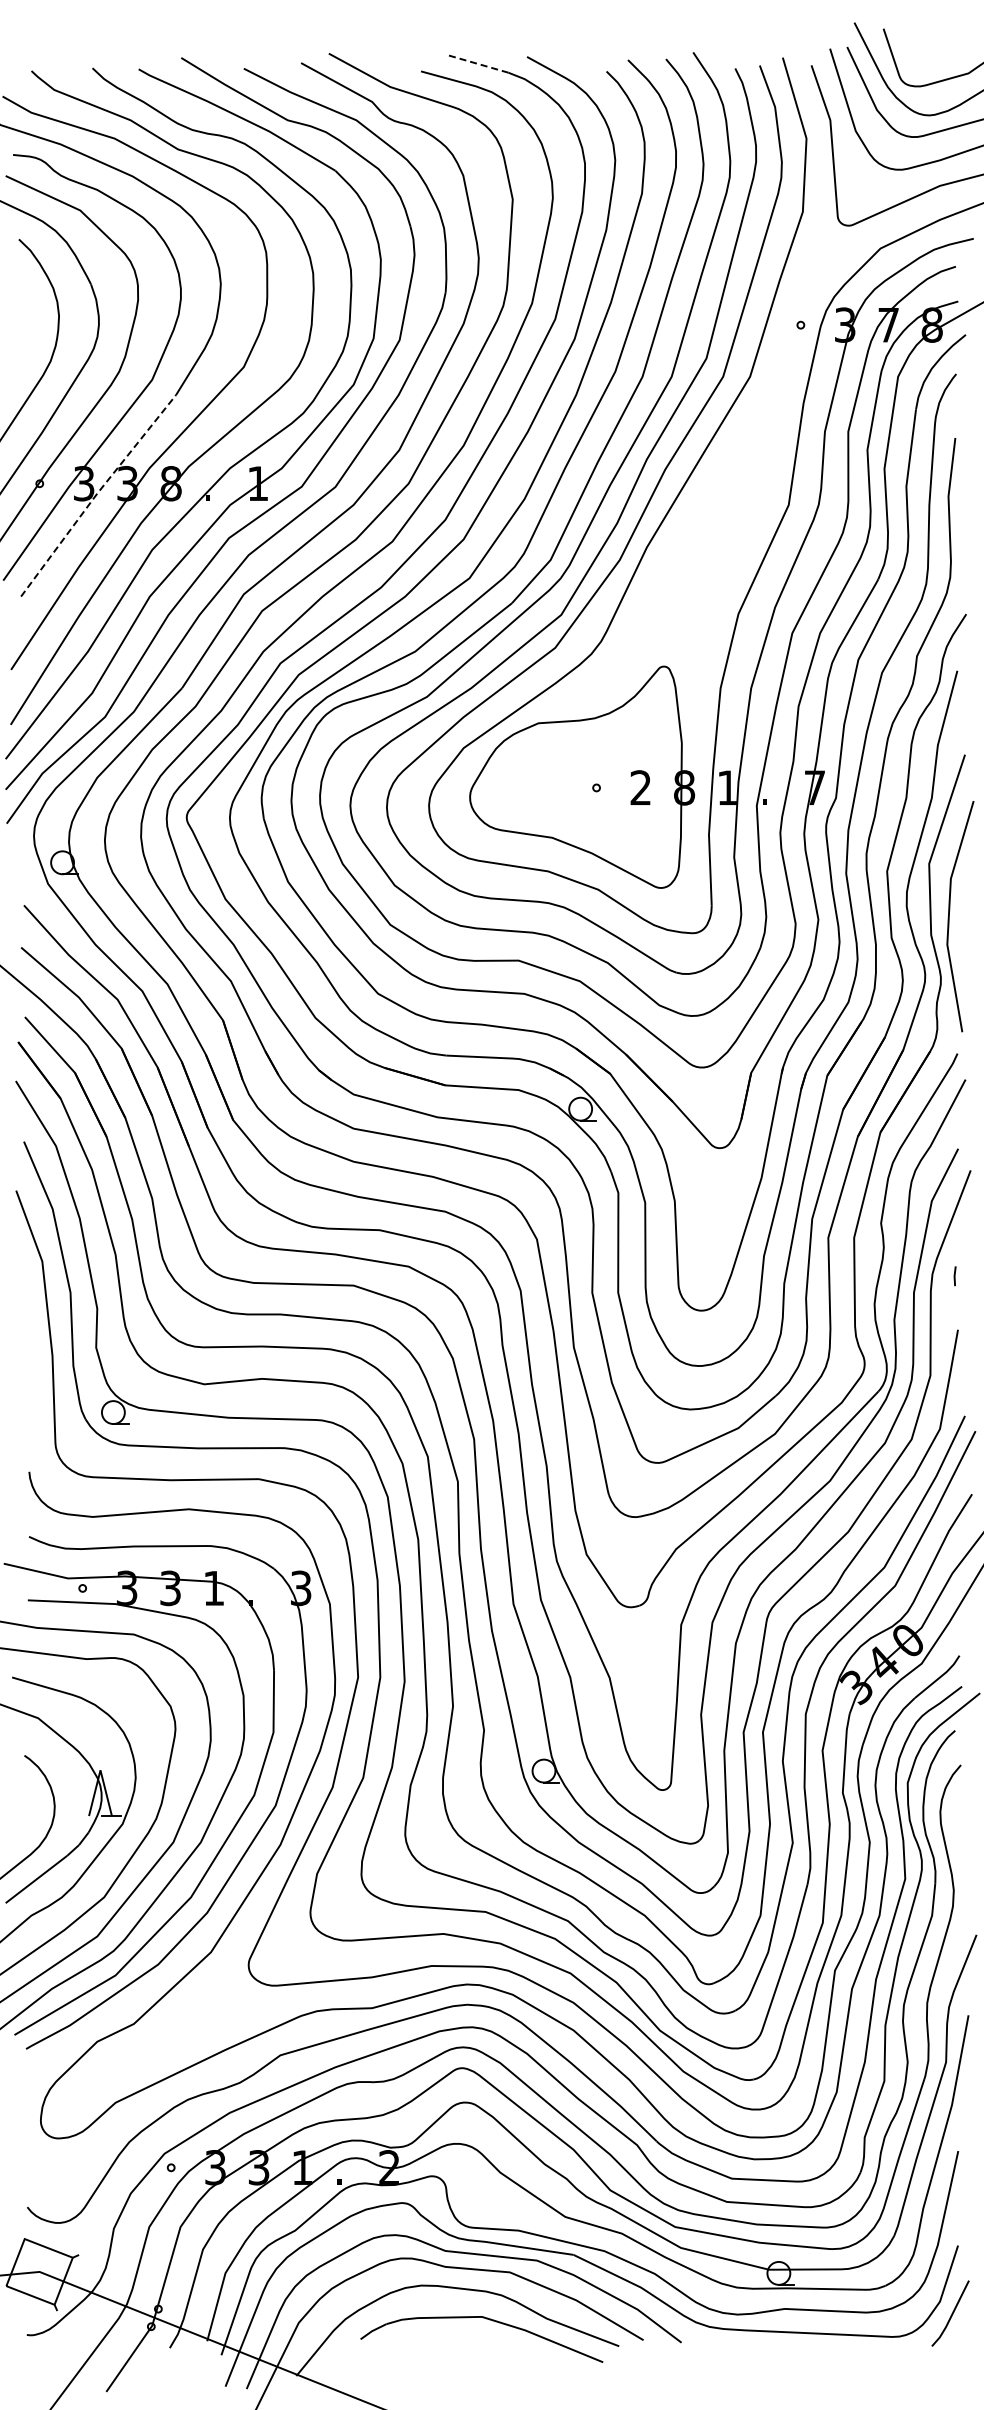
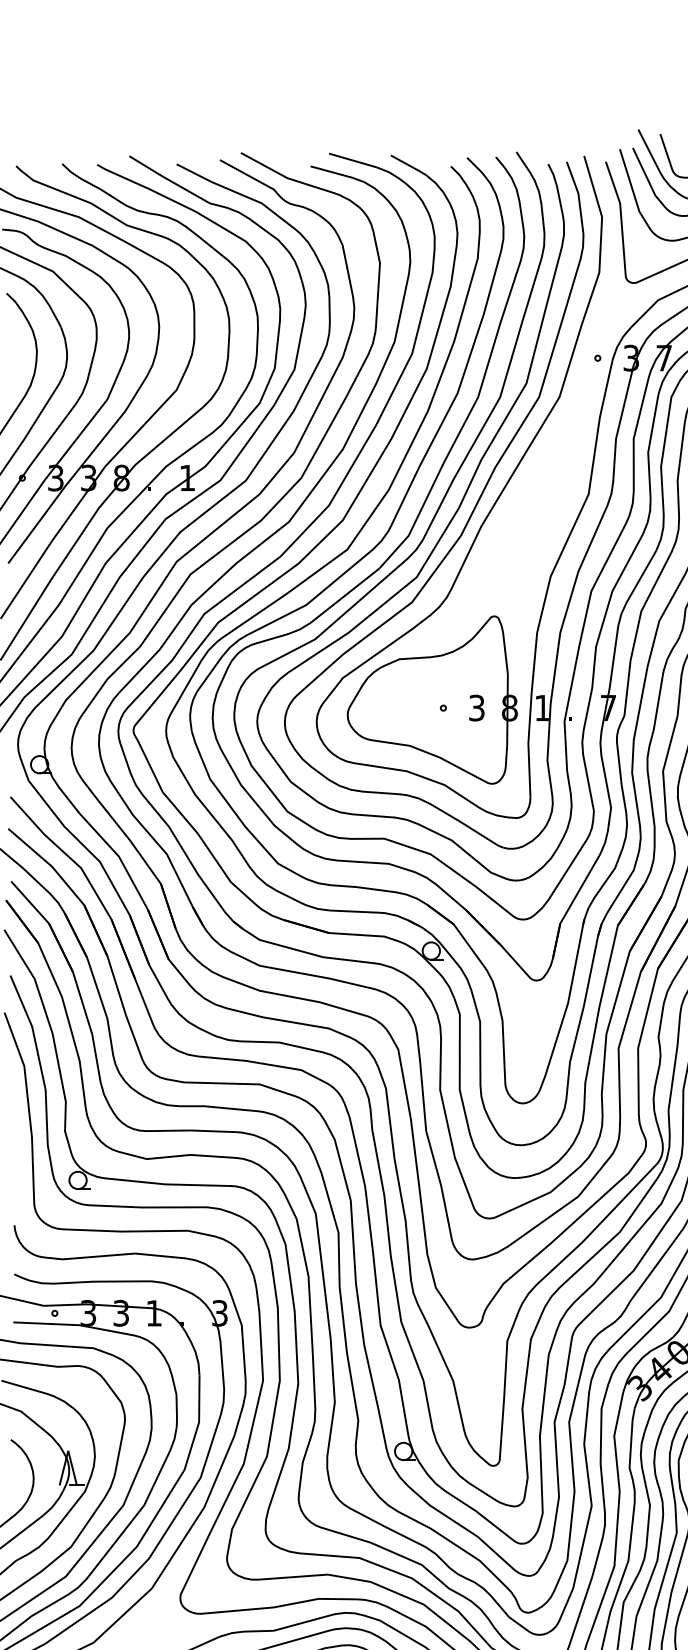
line: (476, 63) -> (352, 160), dashed -> solid
line: (97, 493) -> (66, 485), dashed -> solid
text: (640, 787) -> (476, 707), 2 -> 3

